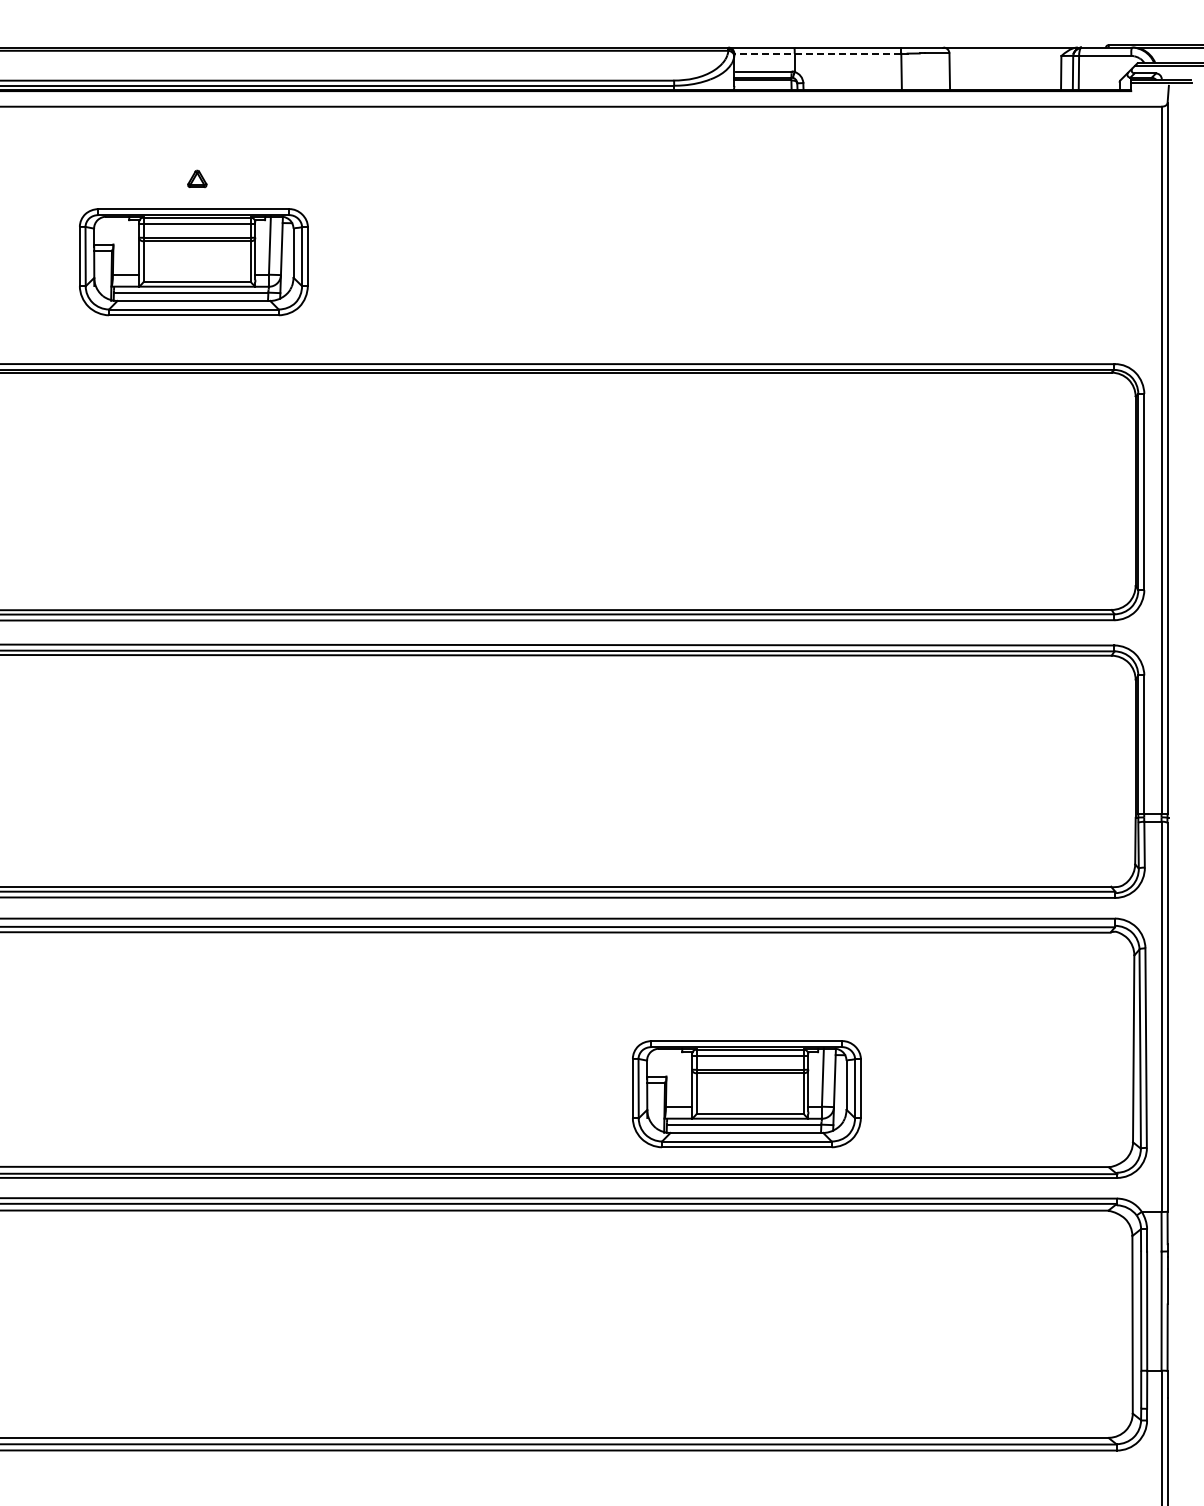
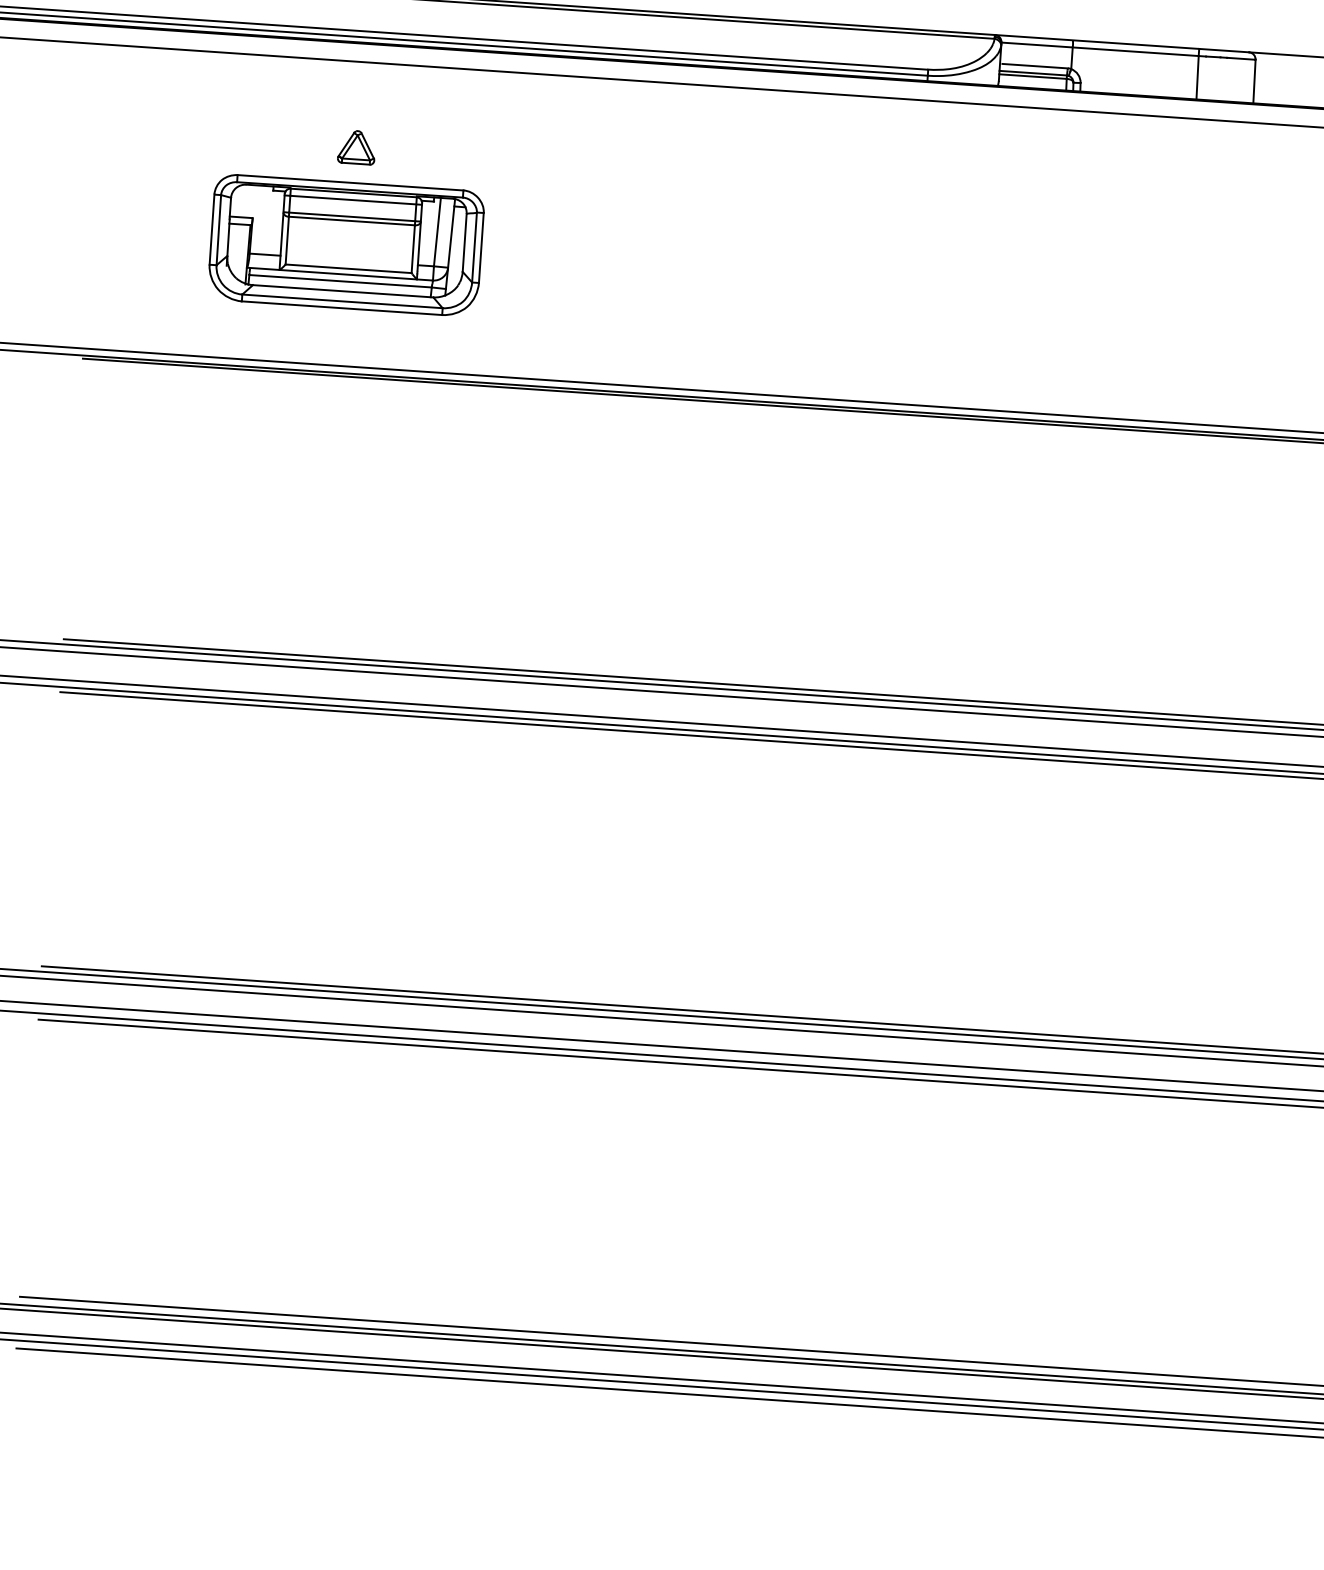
line: (817, 53) -> (1099, 49), dashed -> solid
part: (197, 178) -> (357, 146), size x1.67
part: (746, 1094) -> (932, 1273), removed

